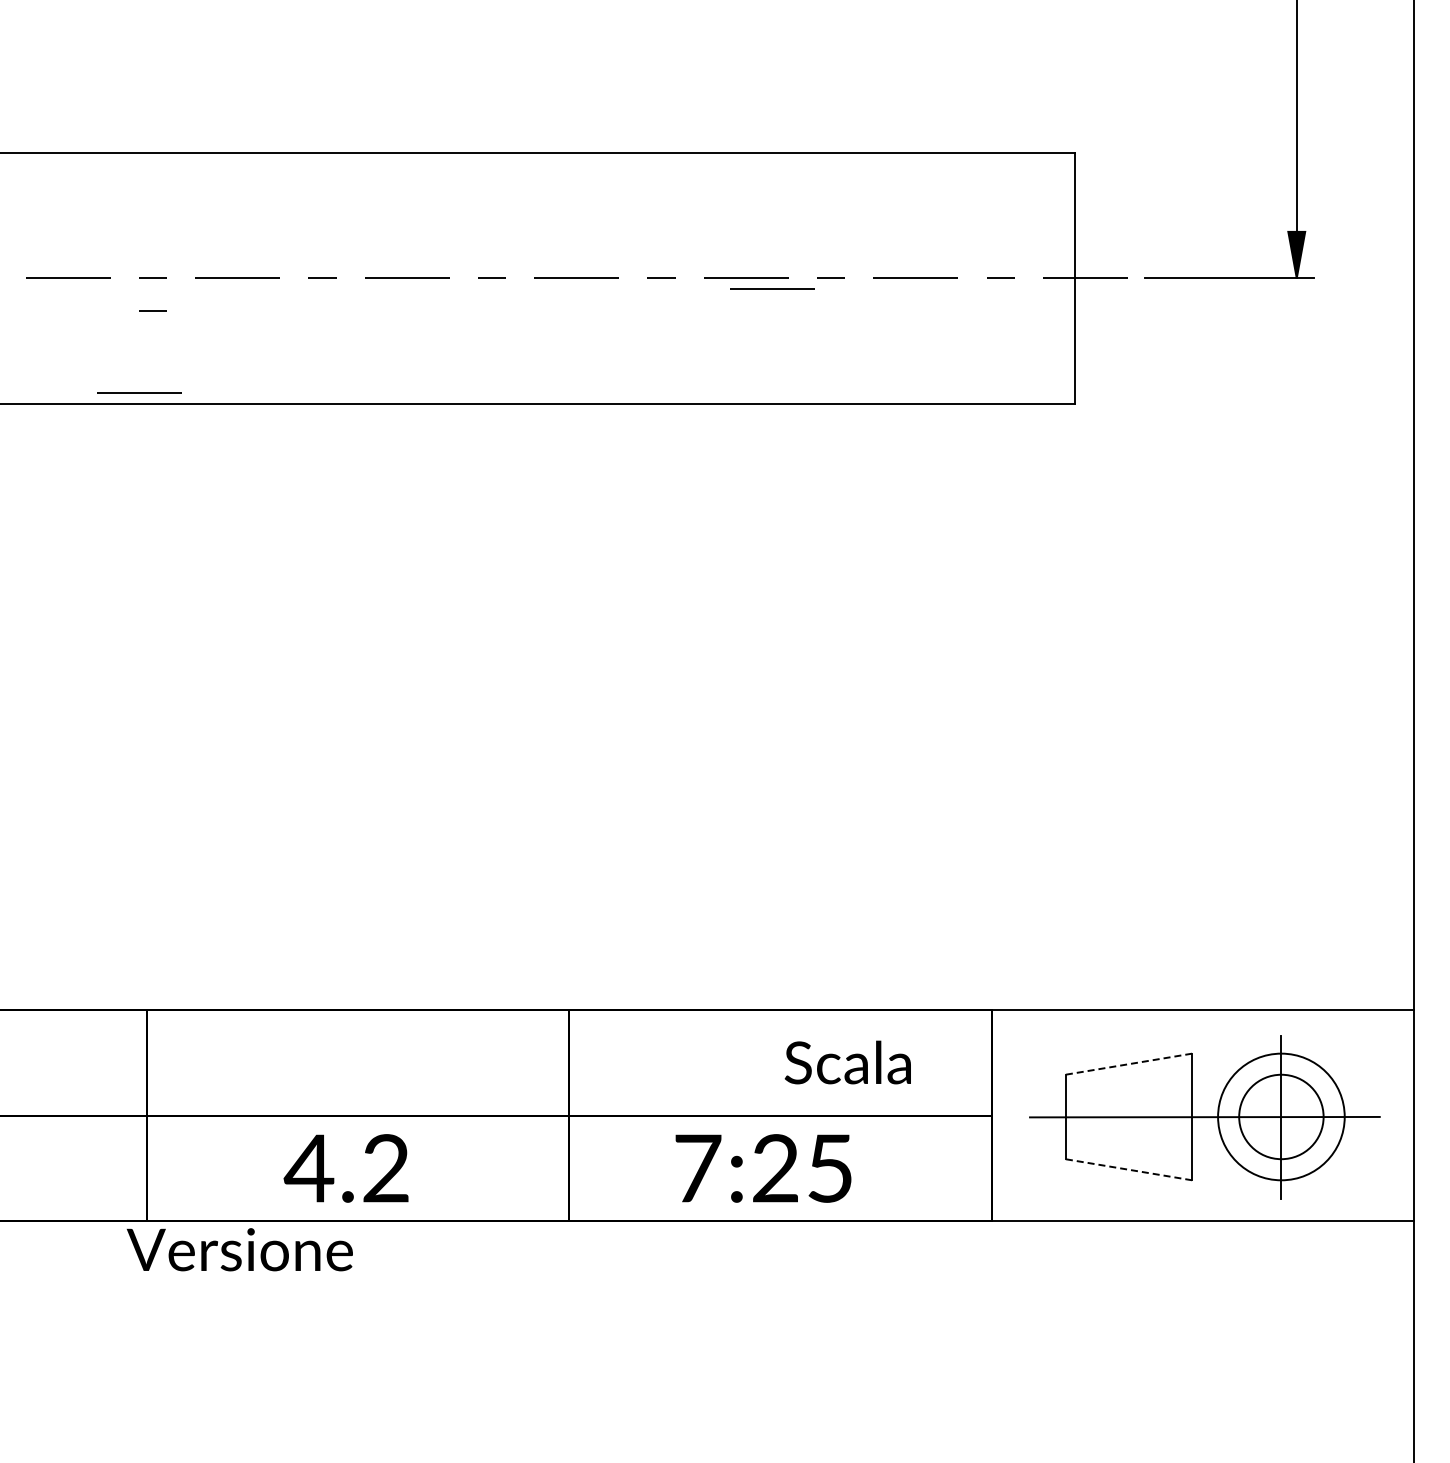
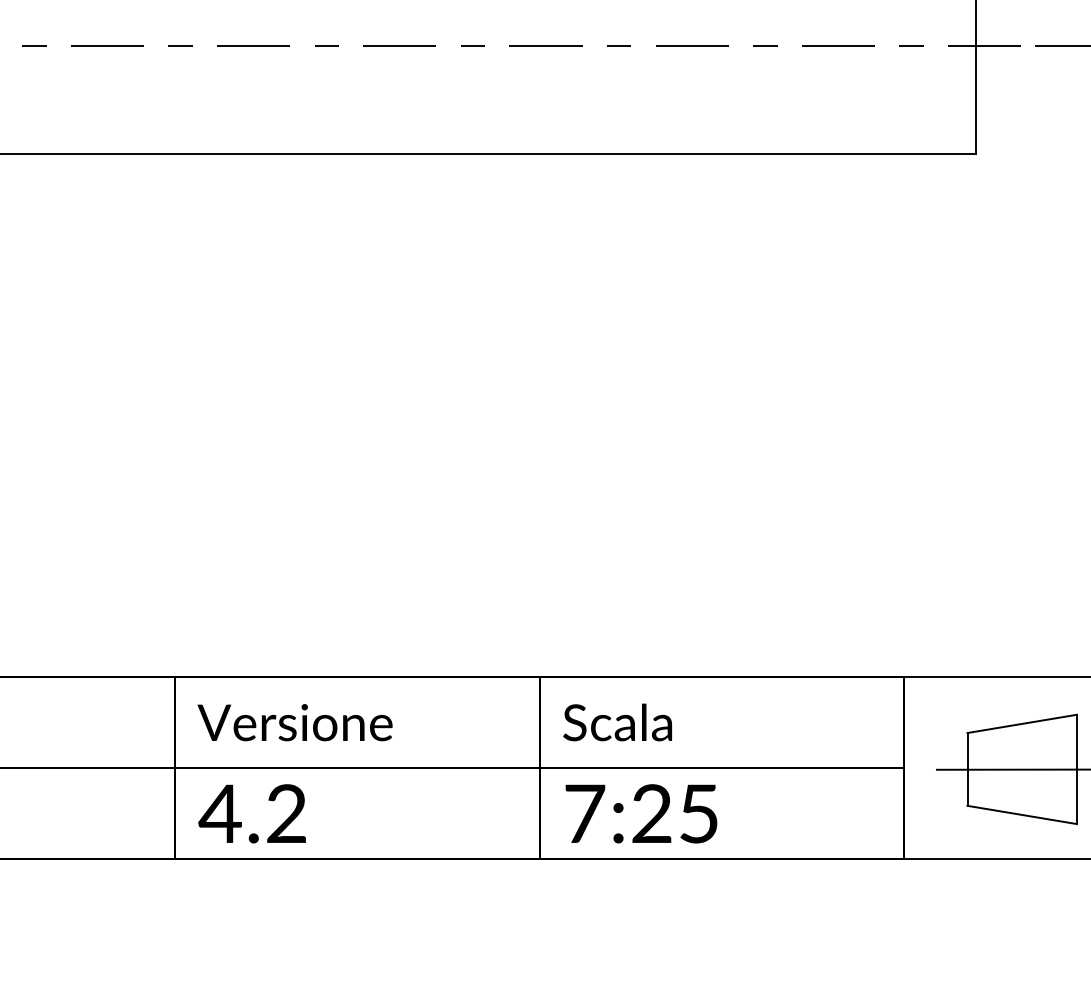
line: (772, 288) -> (714, 54), removed
line: (152, 310) -> (180, 73), removed
line: (139, 392) -> (168, 144), removed
text: (847, 1062) -> (617, 722), moved
line: (1128, 1064) -> (1021, 724), dashed -> solid
text: (345, 1168) -> (251, 813), moved
text: (763, 1168) -> (641, 813), moved
line: (1128, 1169) -> (1021, 814), dashed -> solid
text: (239, 1249) -> (294, 722), moved

